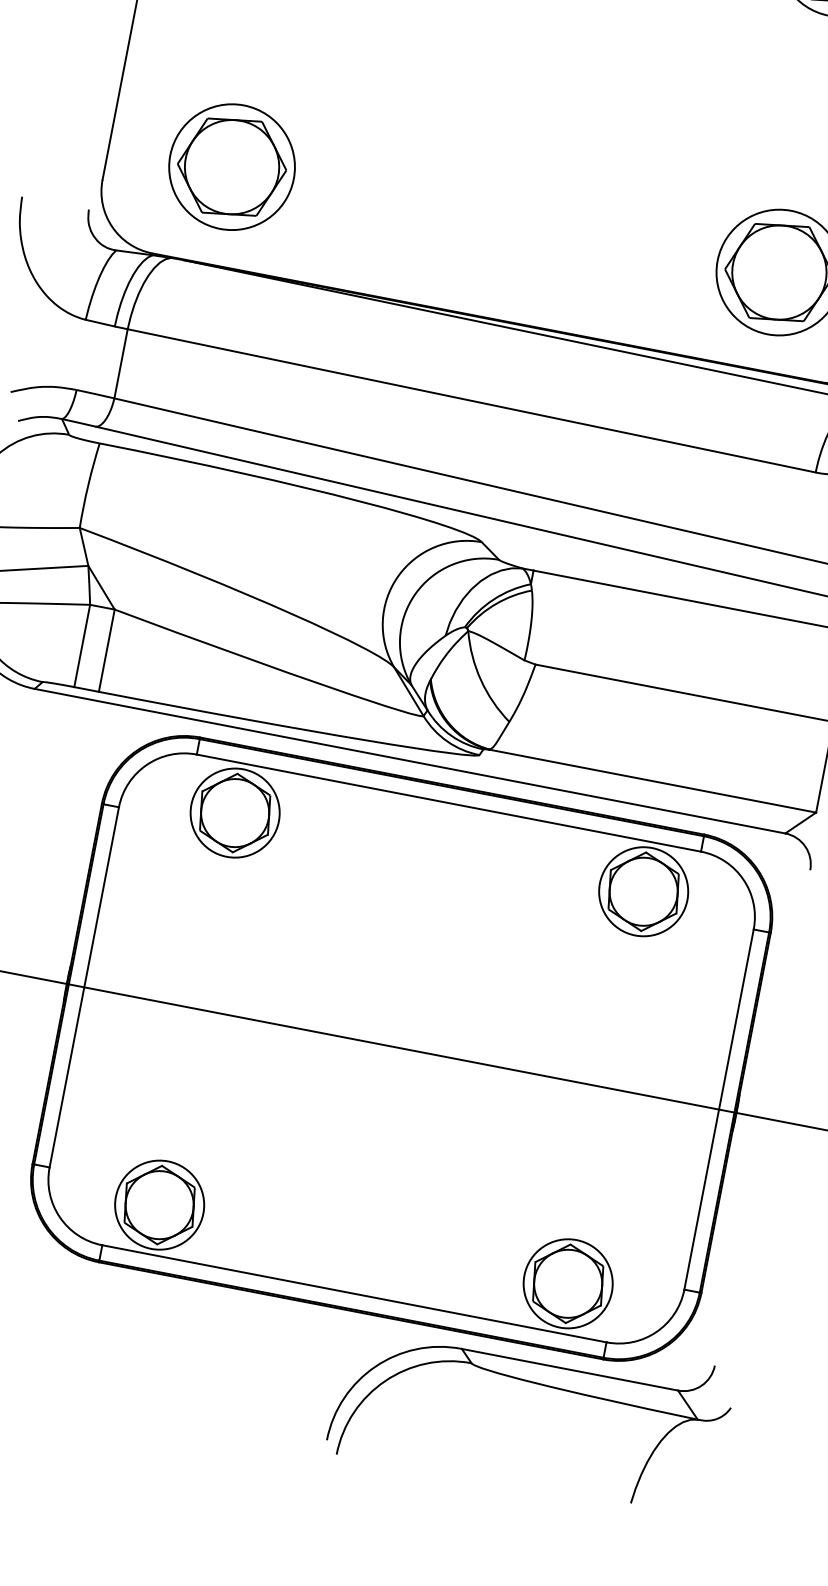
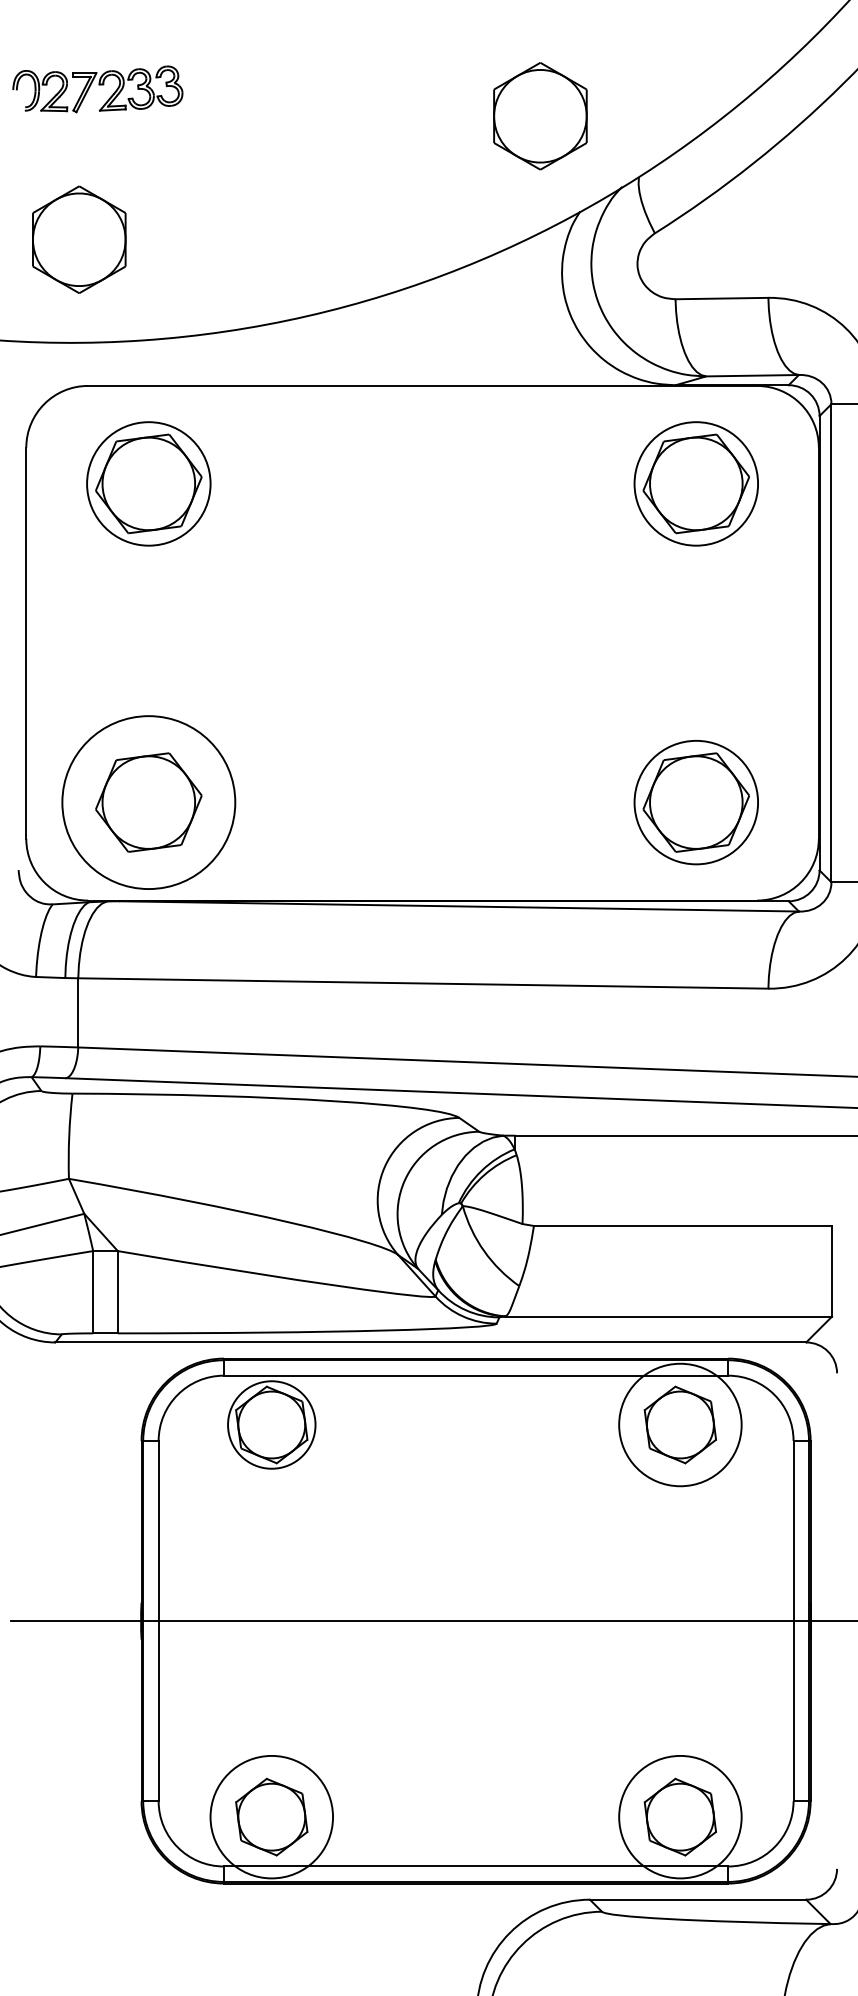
circle: (231, 167) -> (148, 802), size x1.4
circle: (643, 891) -> (680, 1424), size x1.4
circle: (159, 1204) -> (271, 1816), size x1.4
circle: (568, 1283) -> (680, 1816), size x1.4

